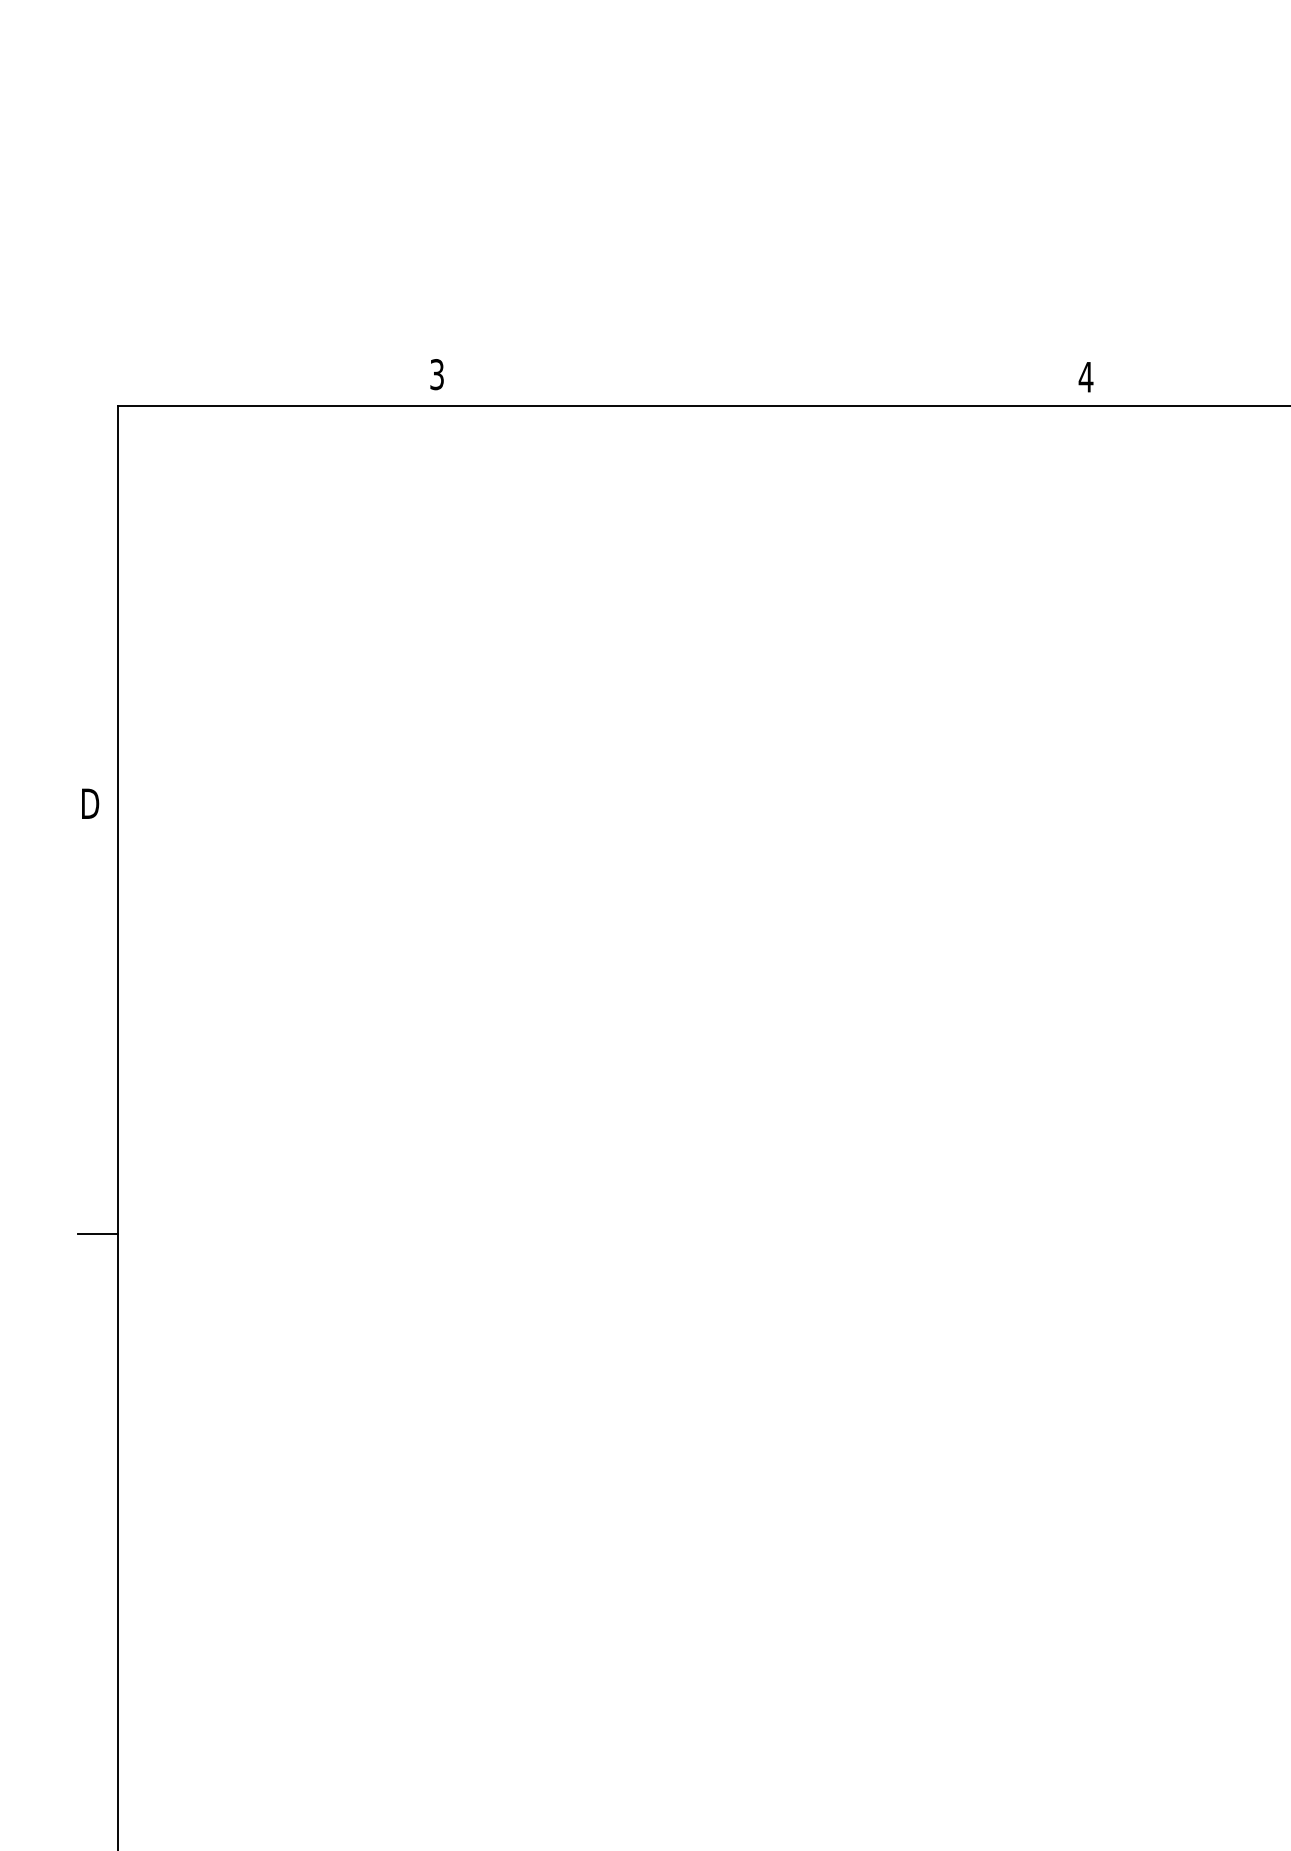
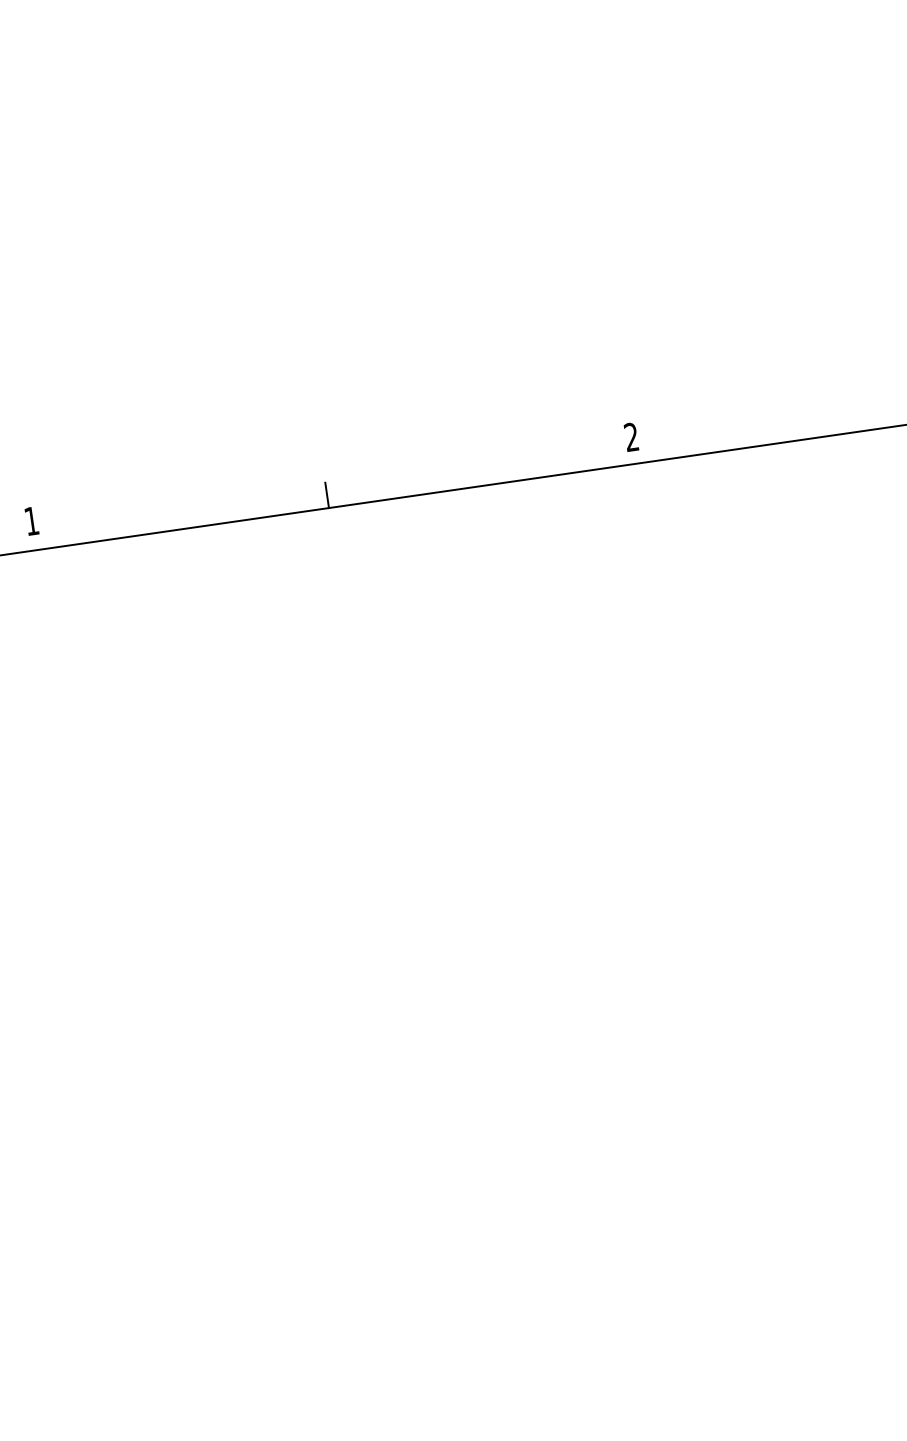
text: (436, 374) -> (31, 521), 3 -> 1
text: (1085, 376) -> (631, 436), 4 -> 2
line: (754, 392) -> (327, 495), added

